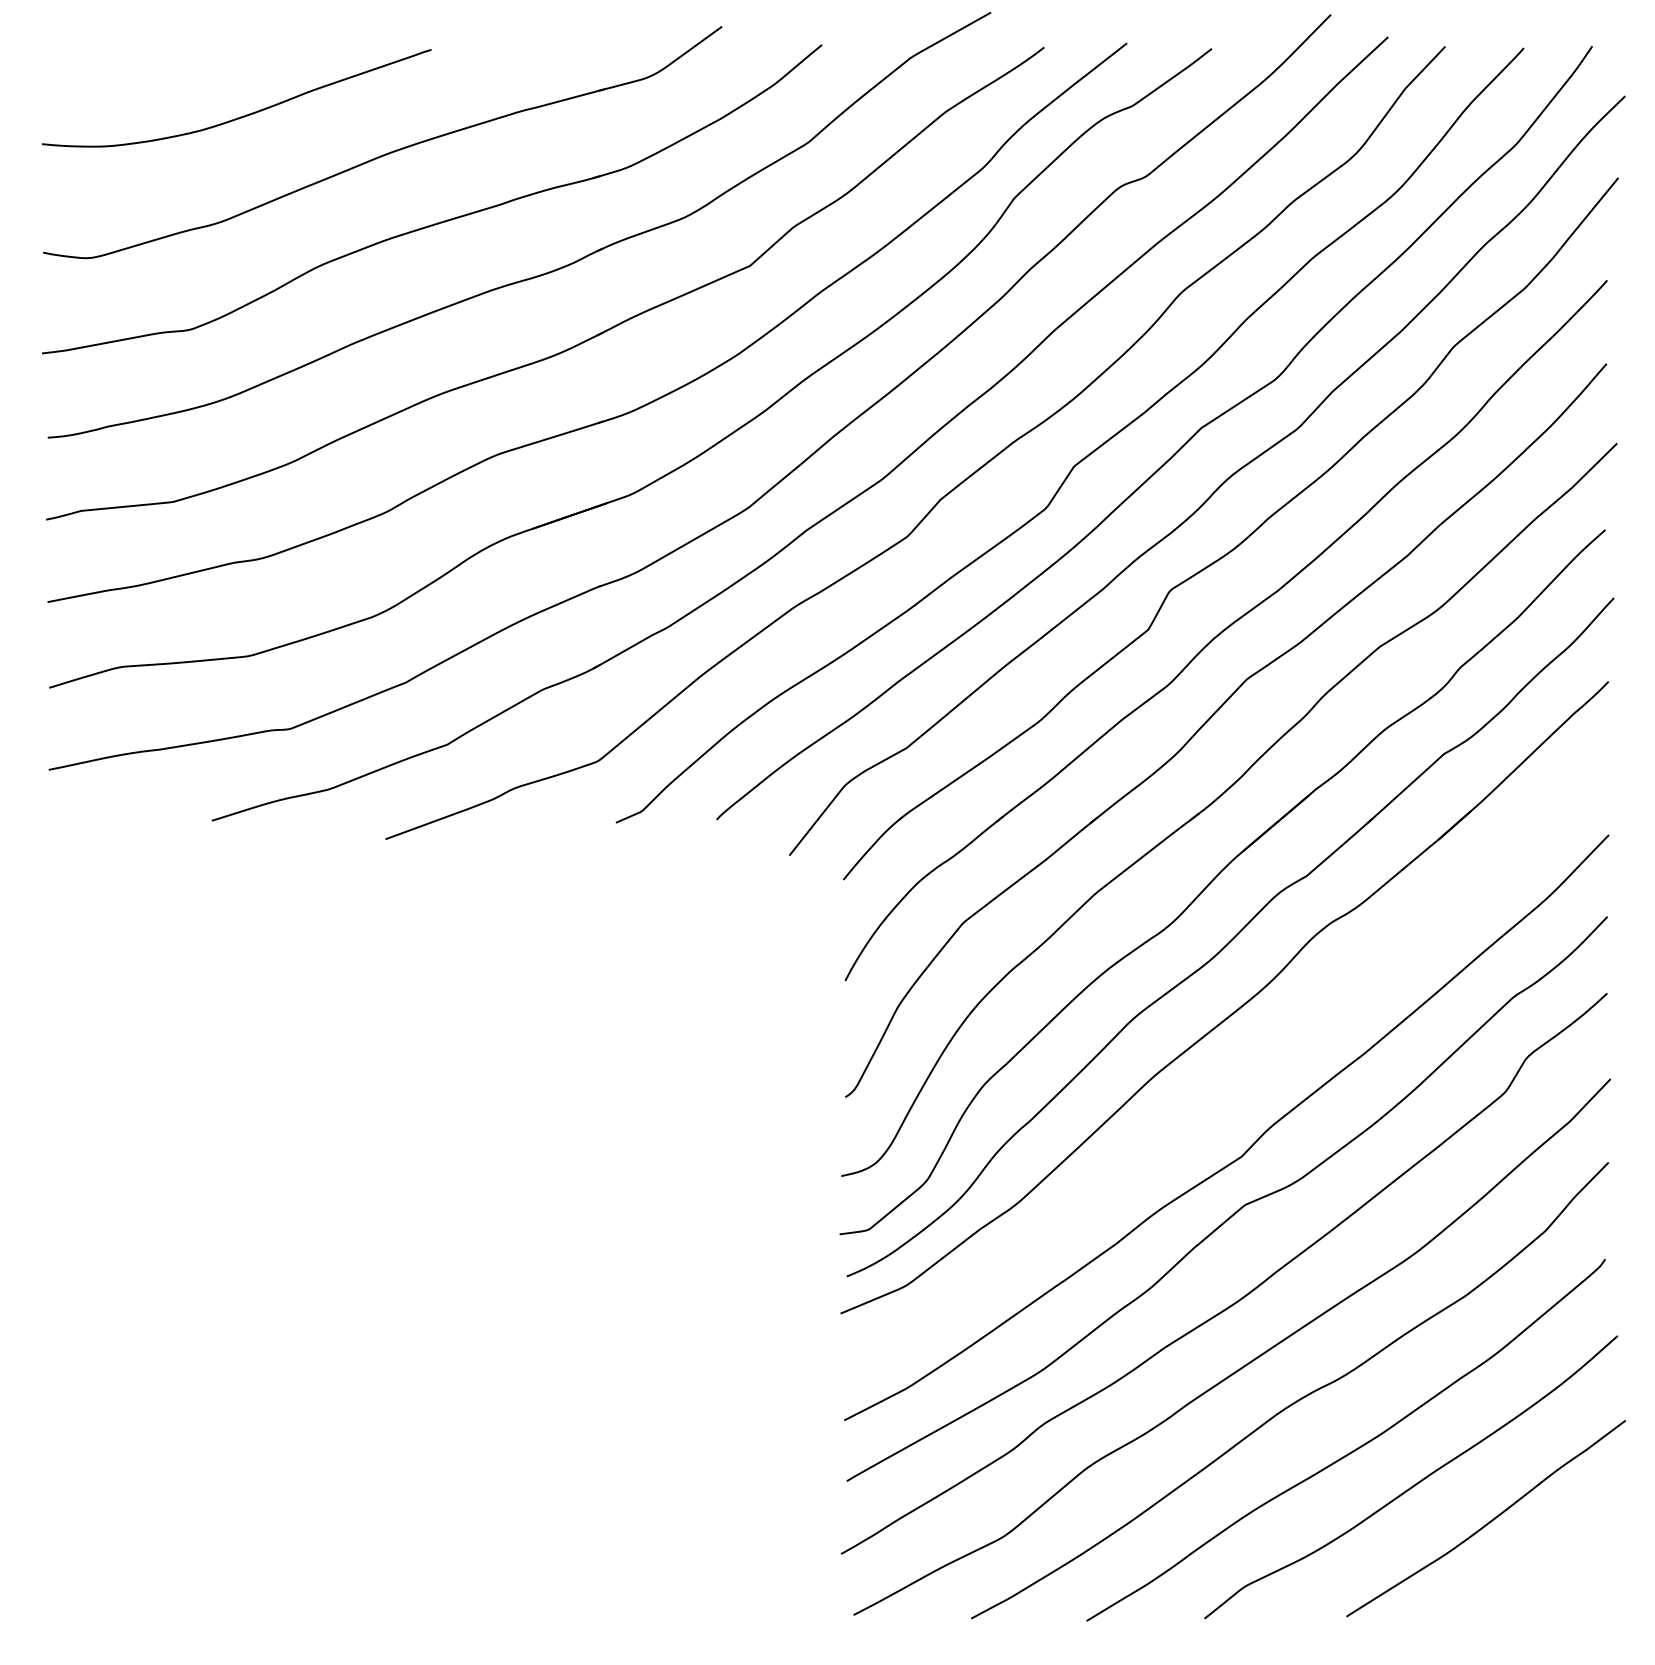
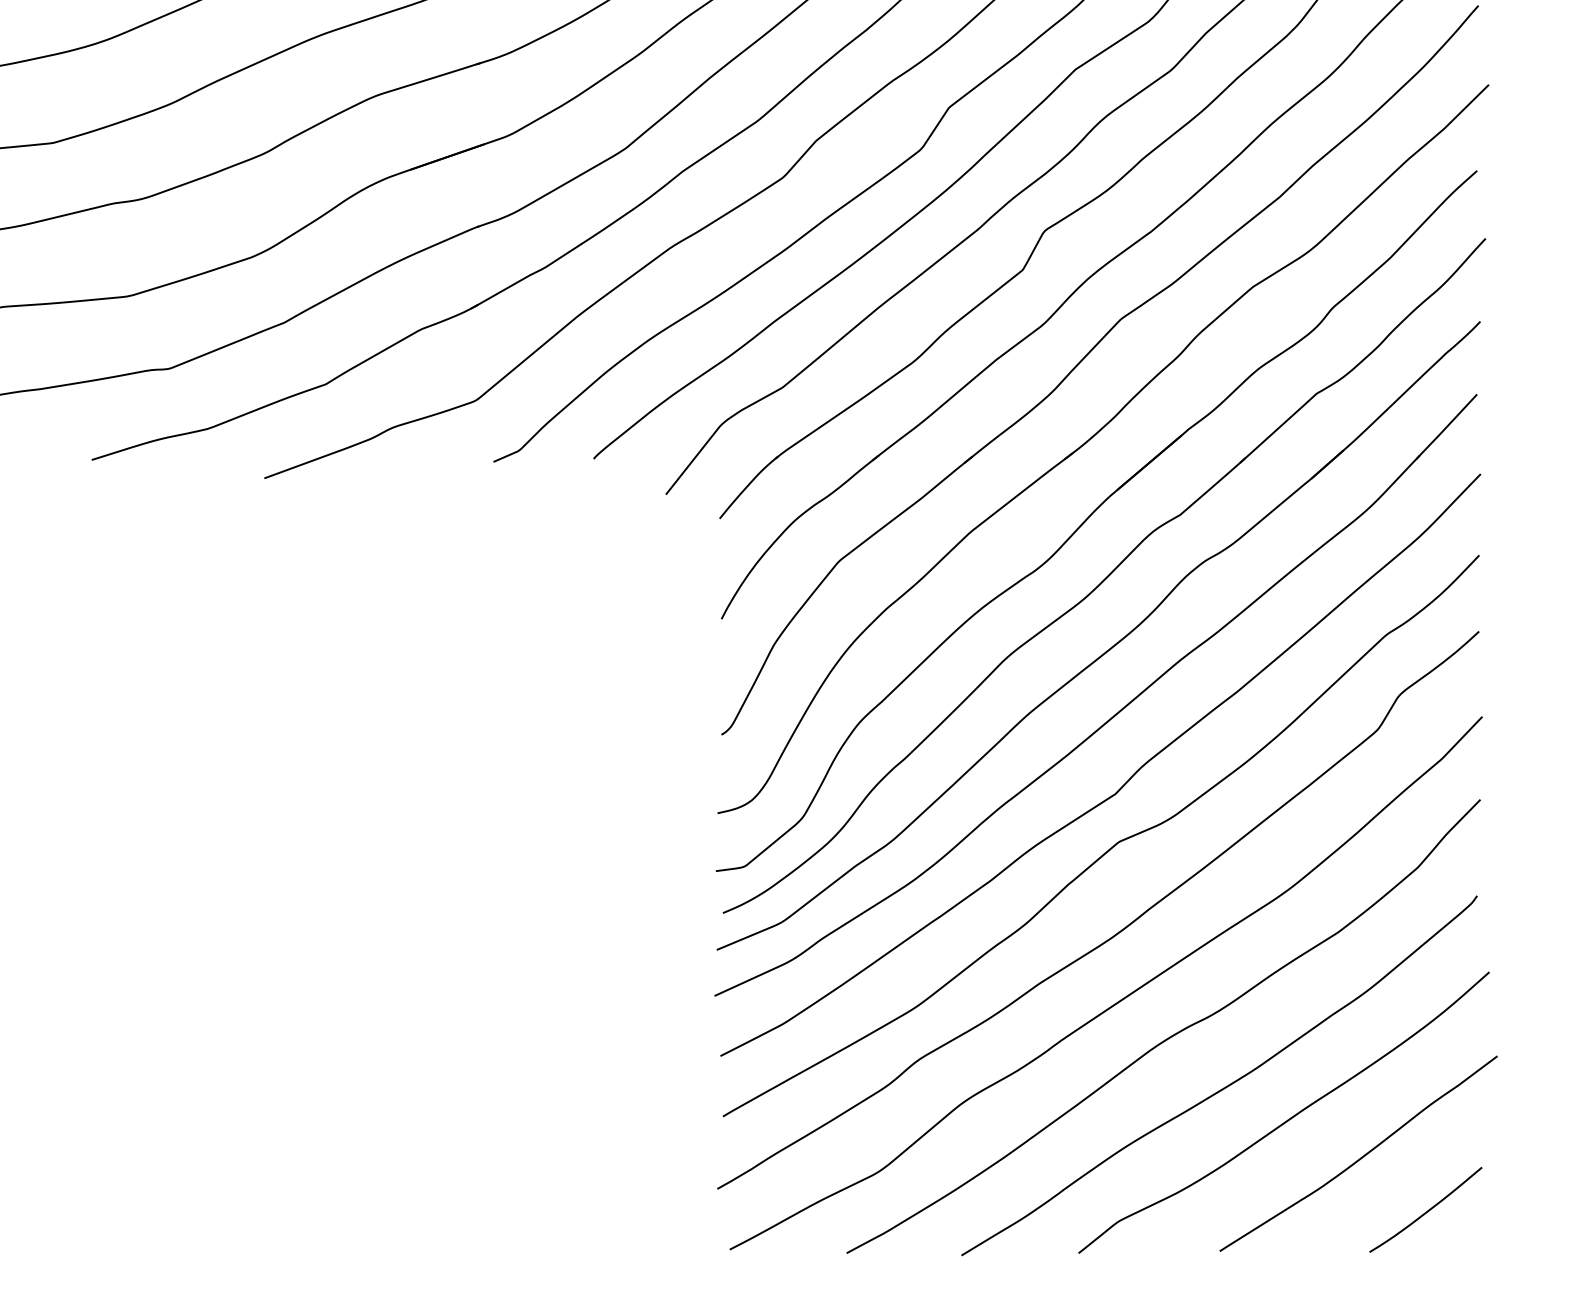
part: (1239, 1077) -> (1113, 715), added
curve: (1555, 1575) -> (1427, 1210), added

